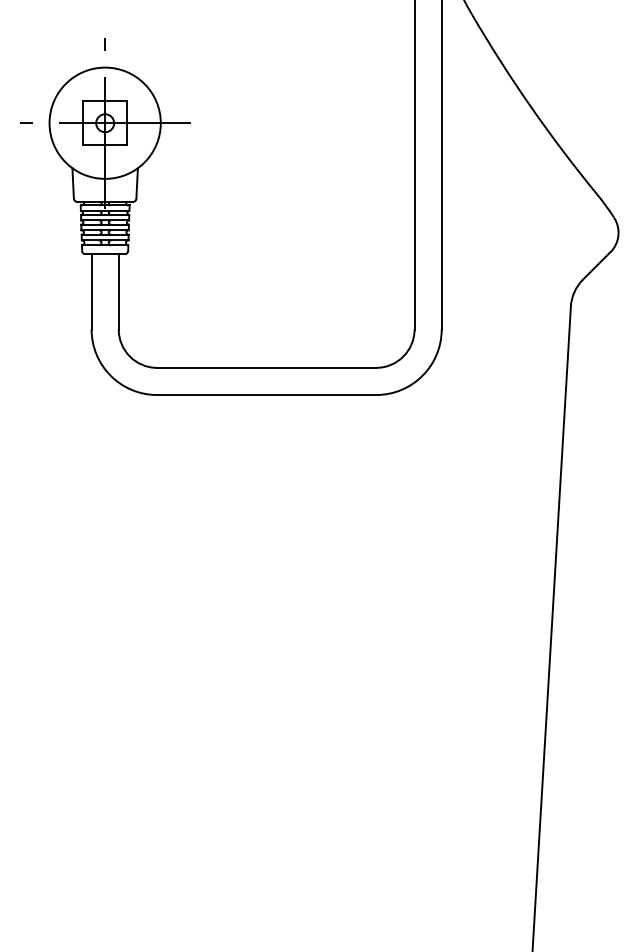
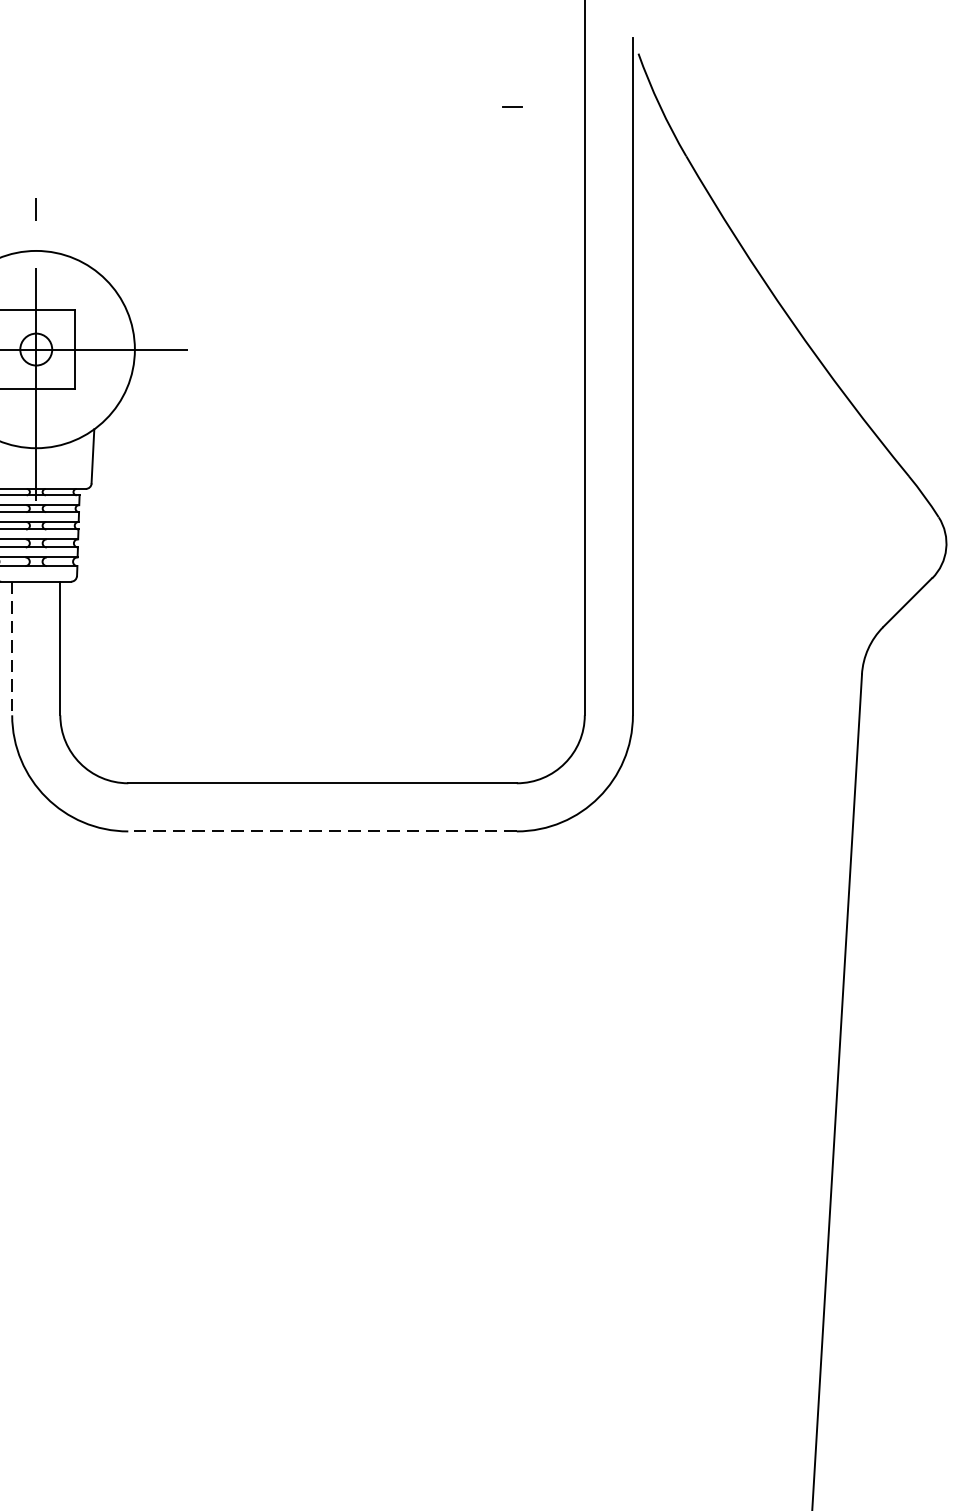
line: (91, 291) -> (12, 647), solid -> dashed
line: (266, 395) -> (322, 832), solid -> dashed

